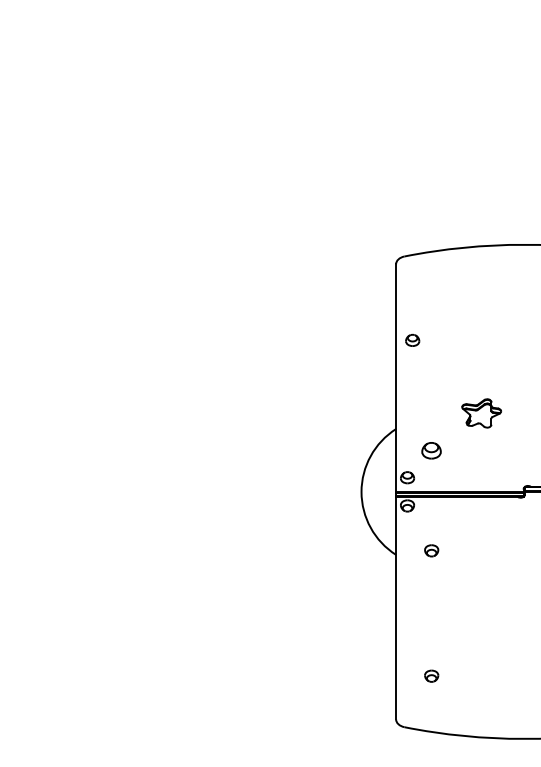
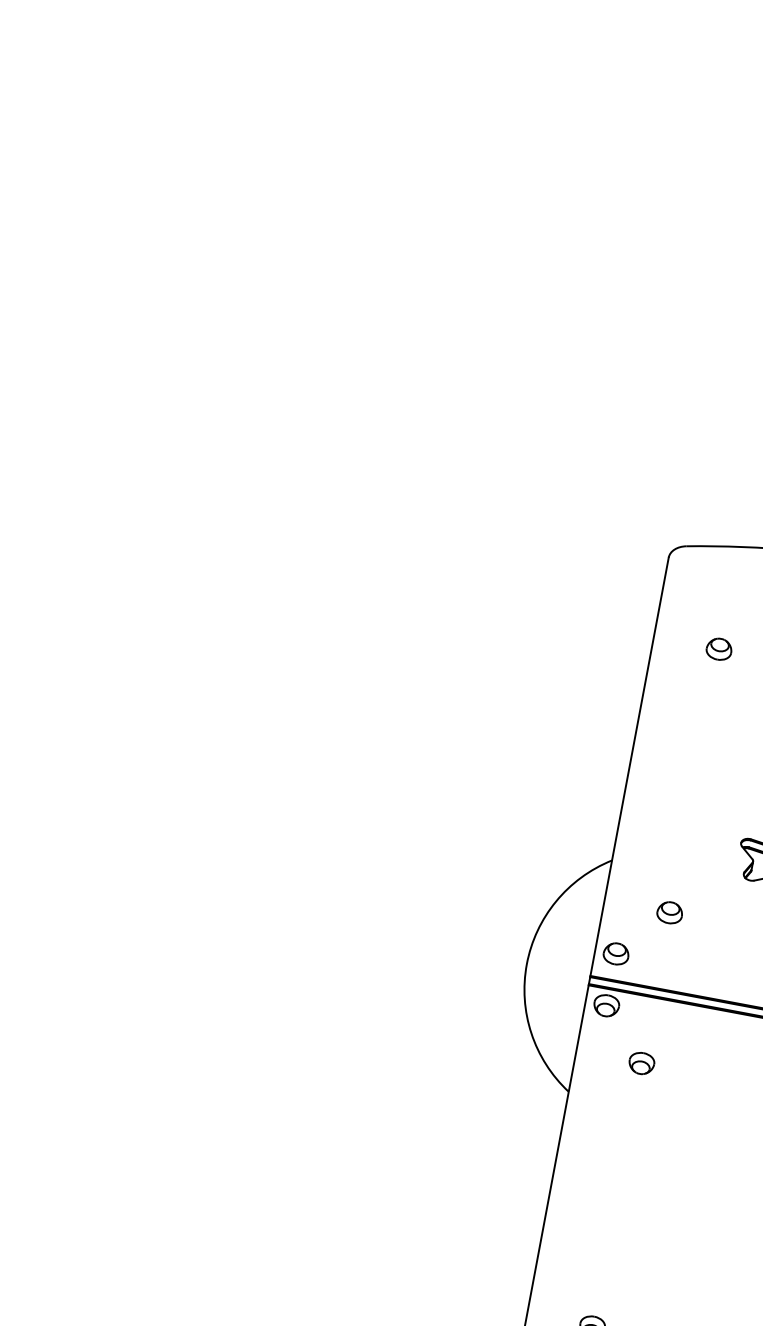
part: (412, 340) -> (718, 649), moved
part: (431, 450) -> (669, 912), size x0.71
part: (431, 550) -> (641, 1062), moved

